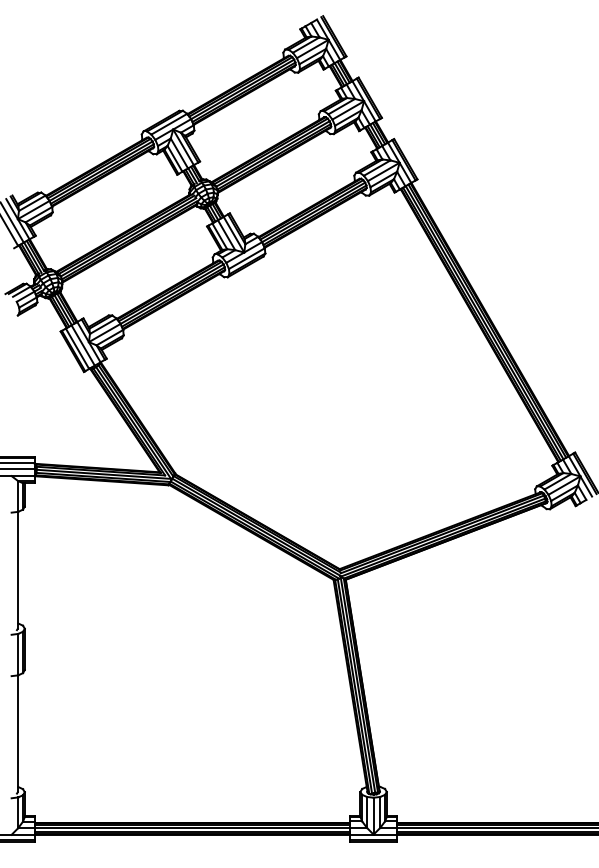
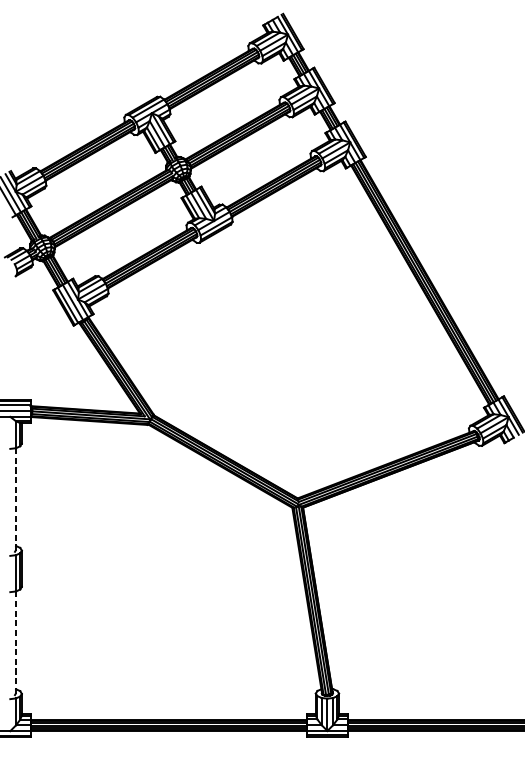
line: (17, 569) -> (15, 498), solid -> dashed
line: (17, 733) -> (15, 642), solid -> dashed

